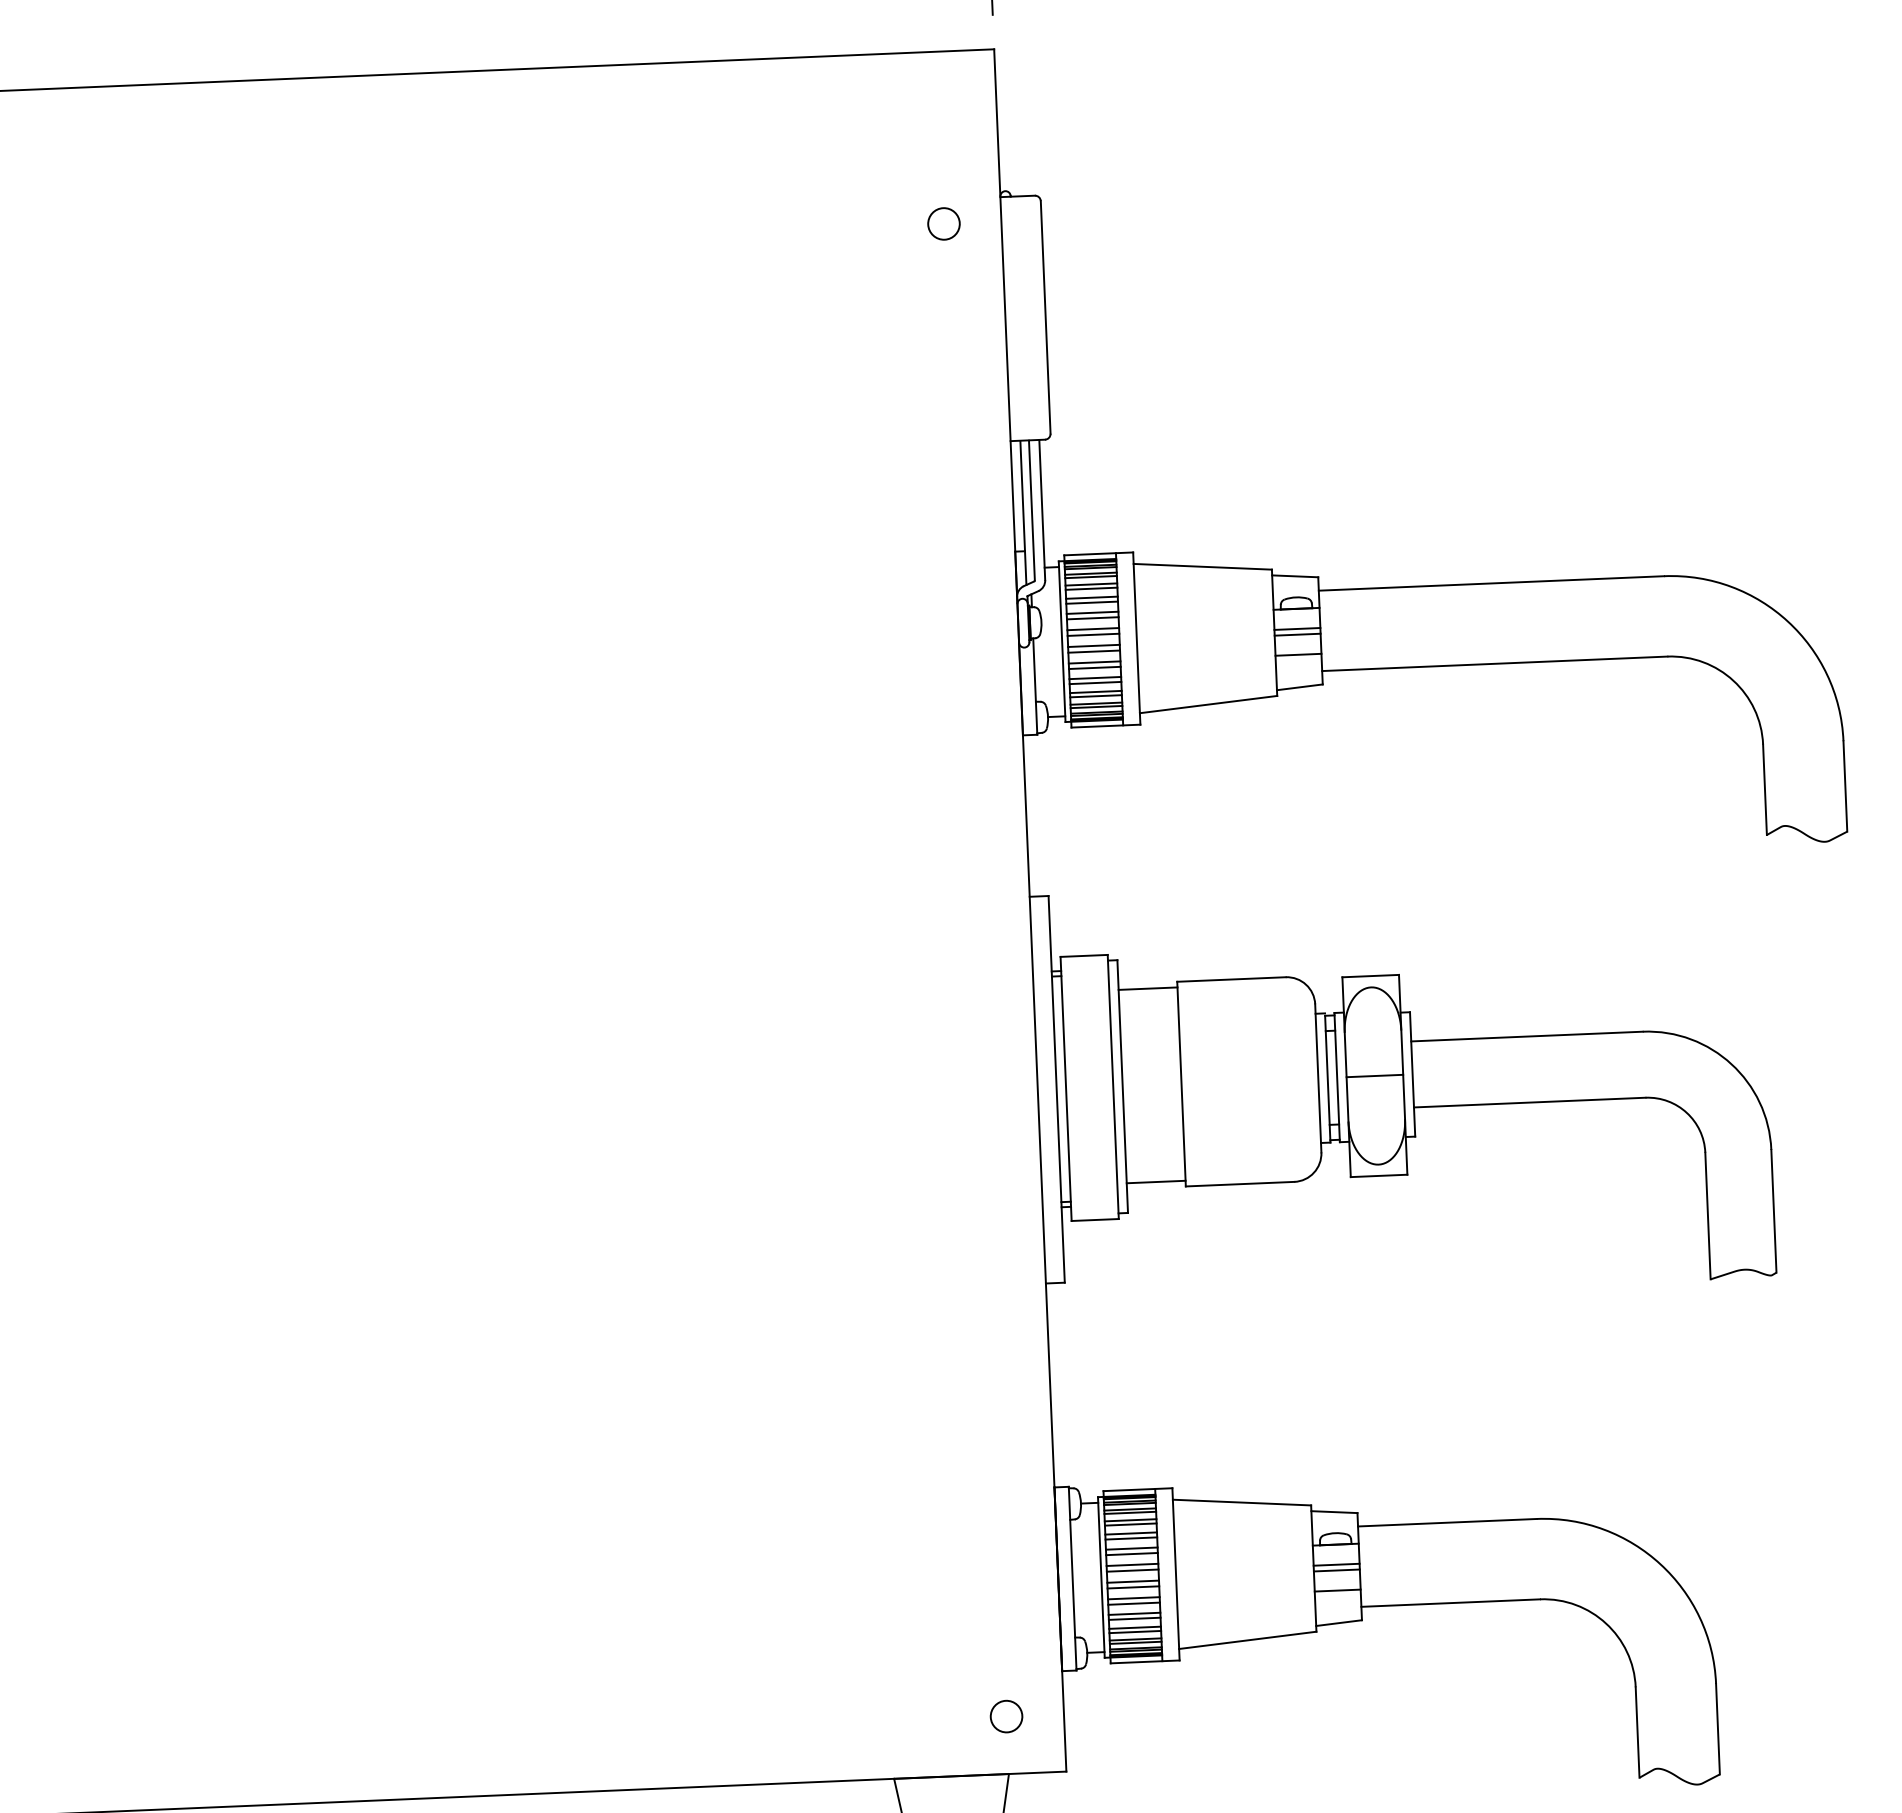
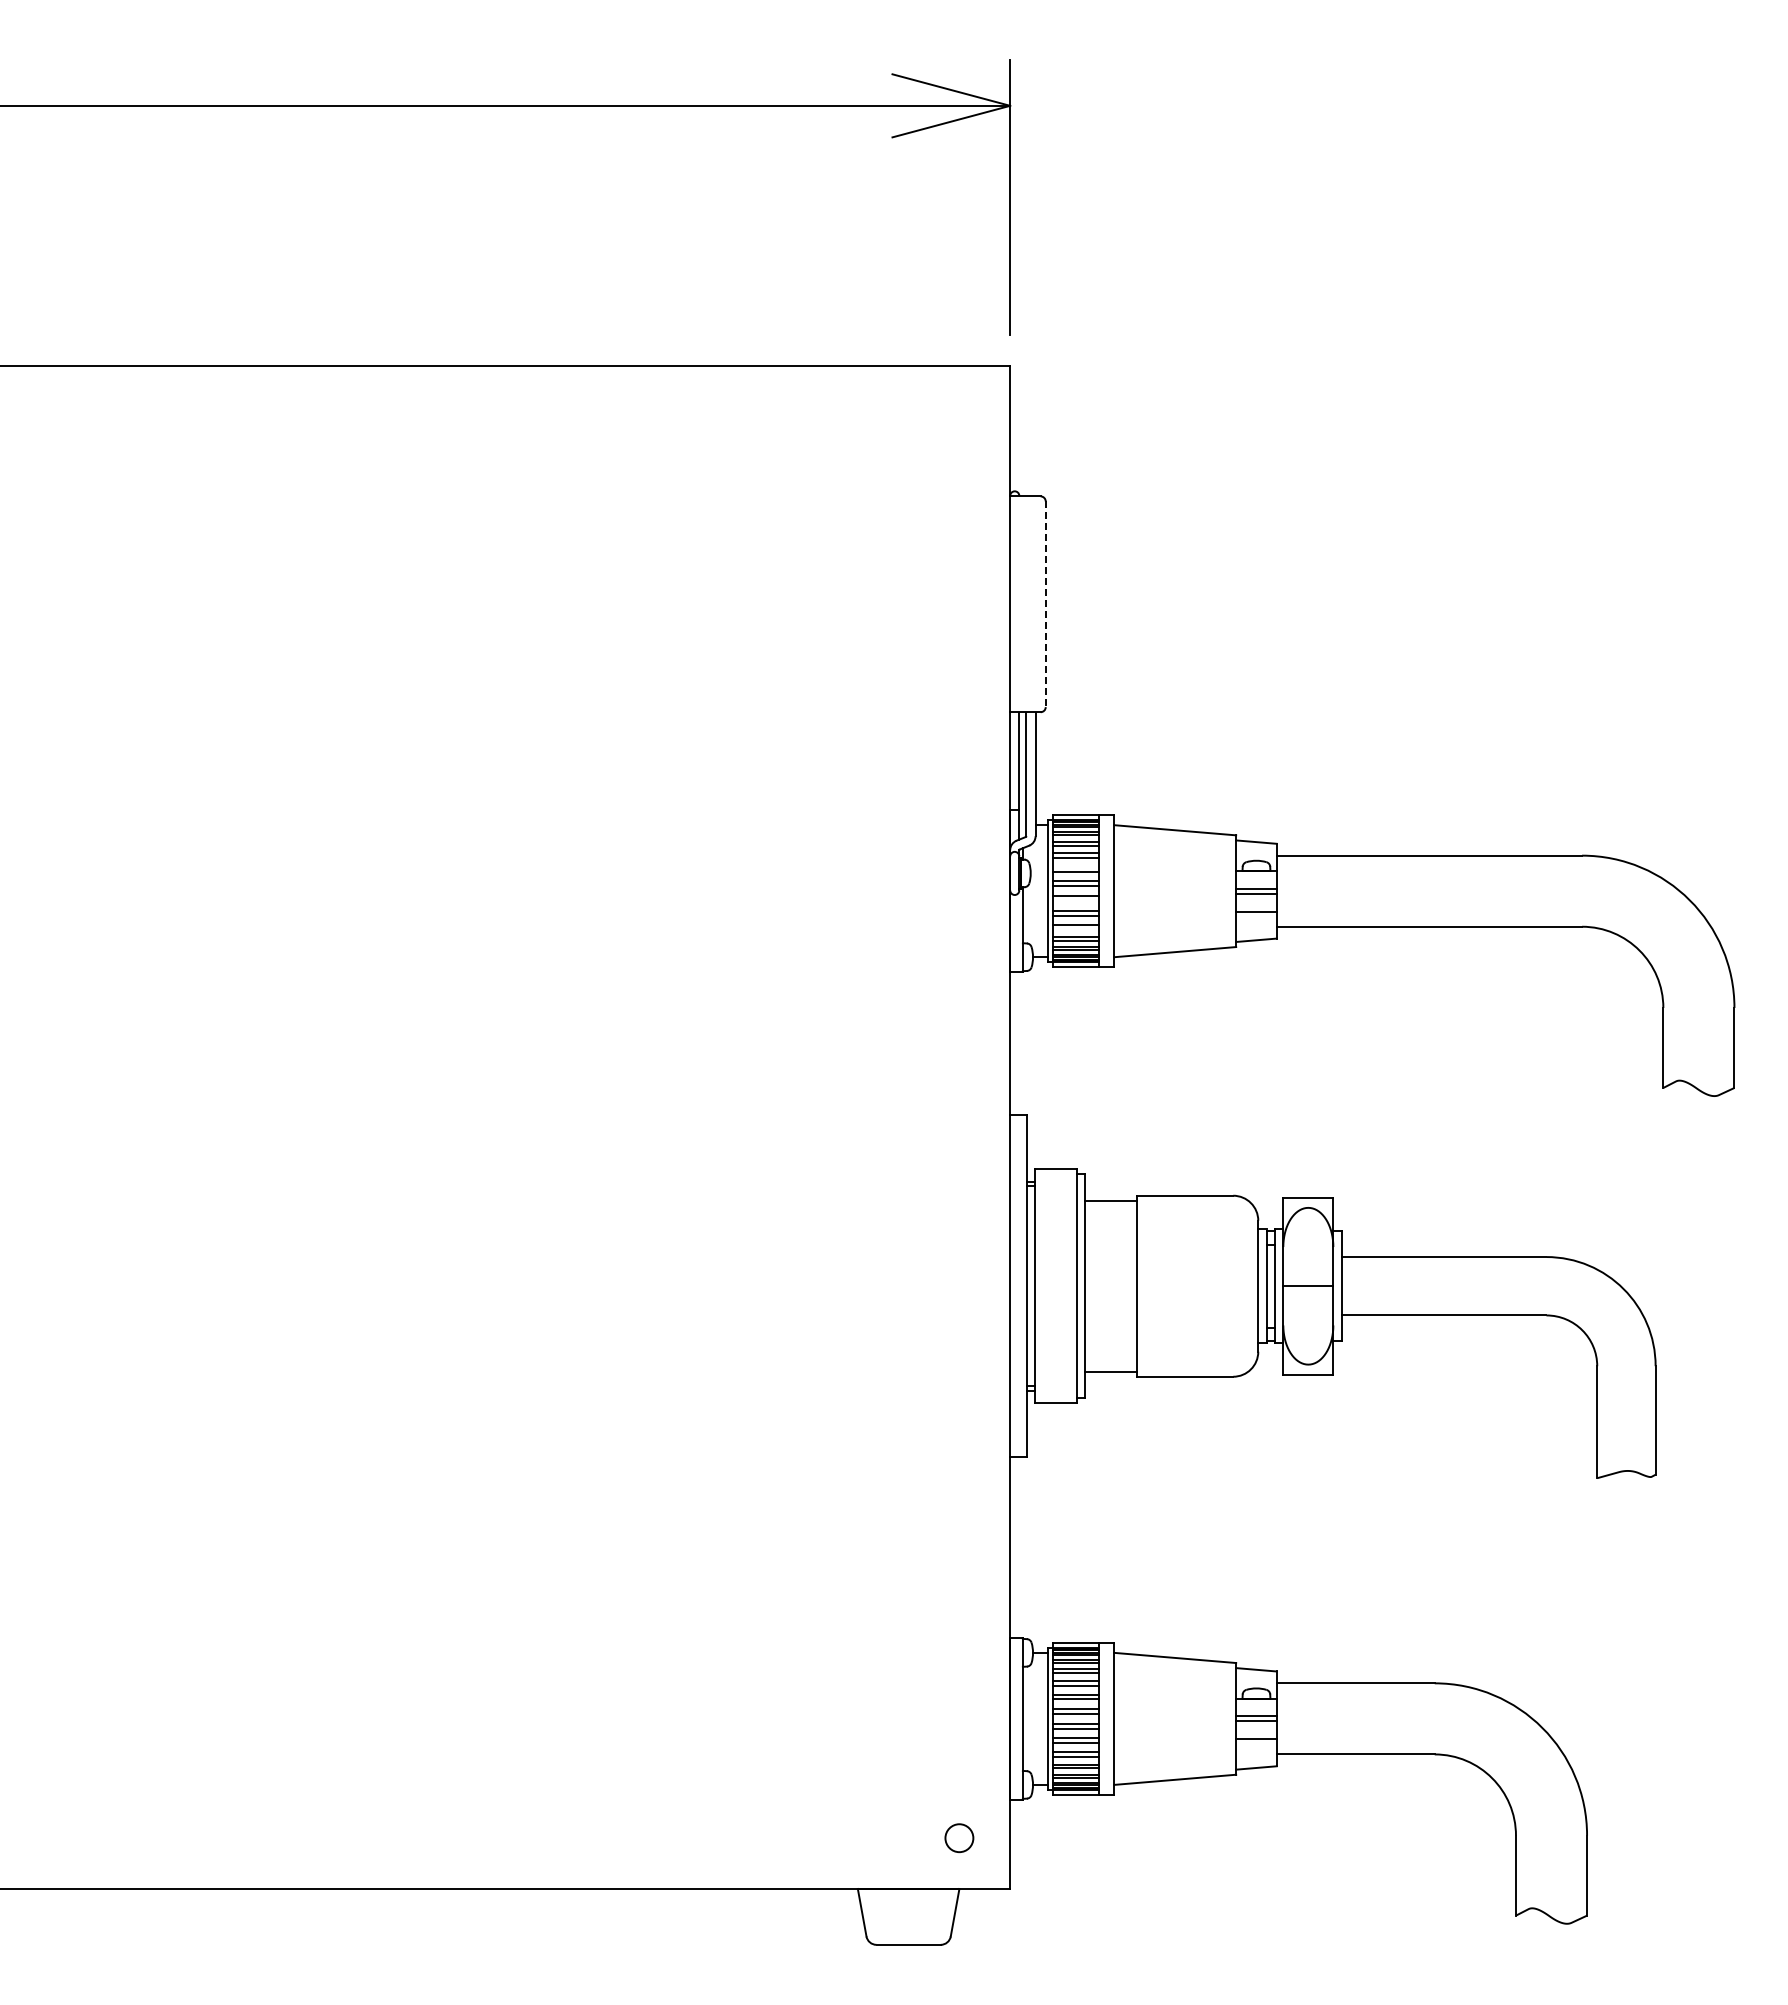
part: (944, 223) -> (959, 517), removed
line: (1045, 317) -> (1045, 604), solid -> dashed
line: (1092, 612) -> (1076, 866), removed
line: (1094, 652) -> (1076, 901), removed
line: (1095, 682) -> (1076, 928), removed

